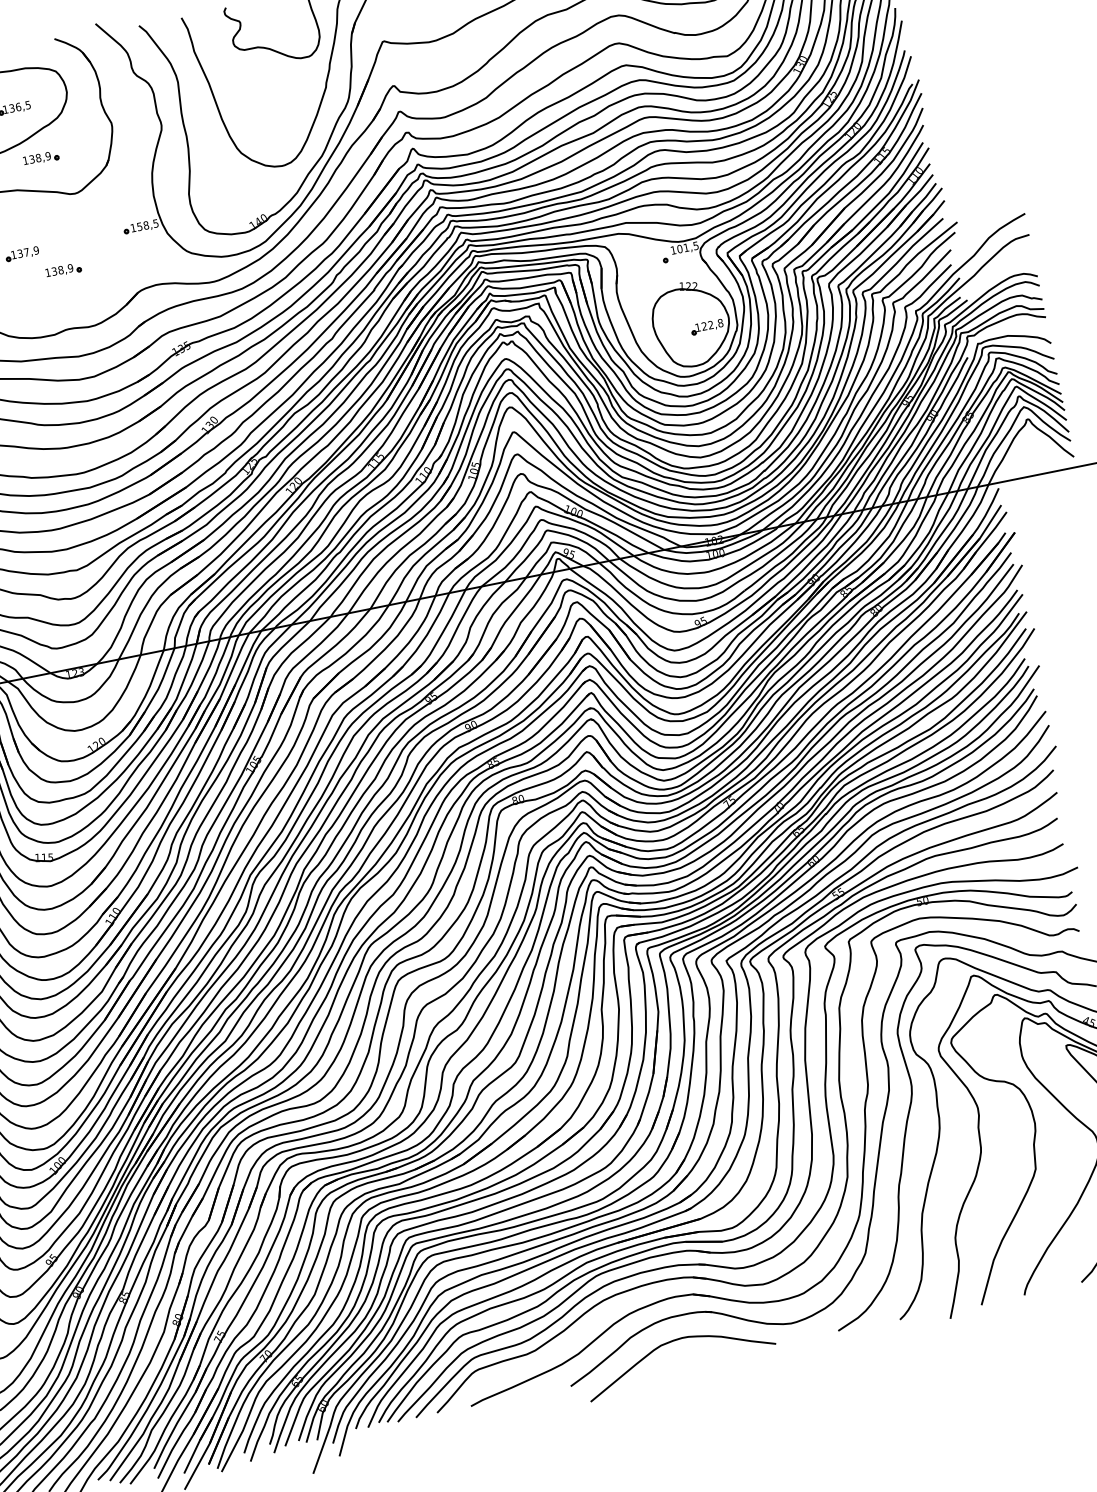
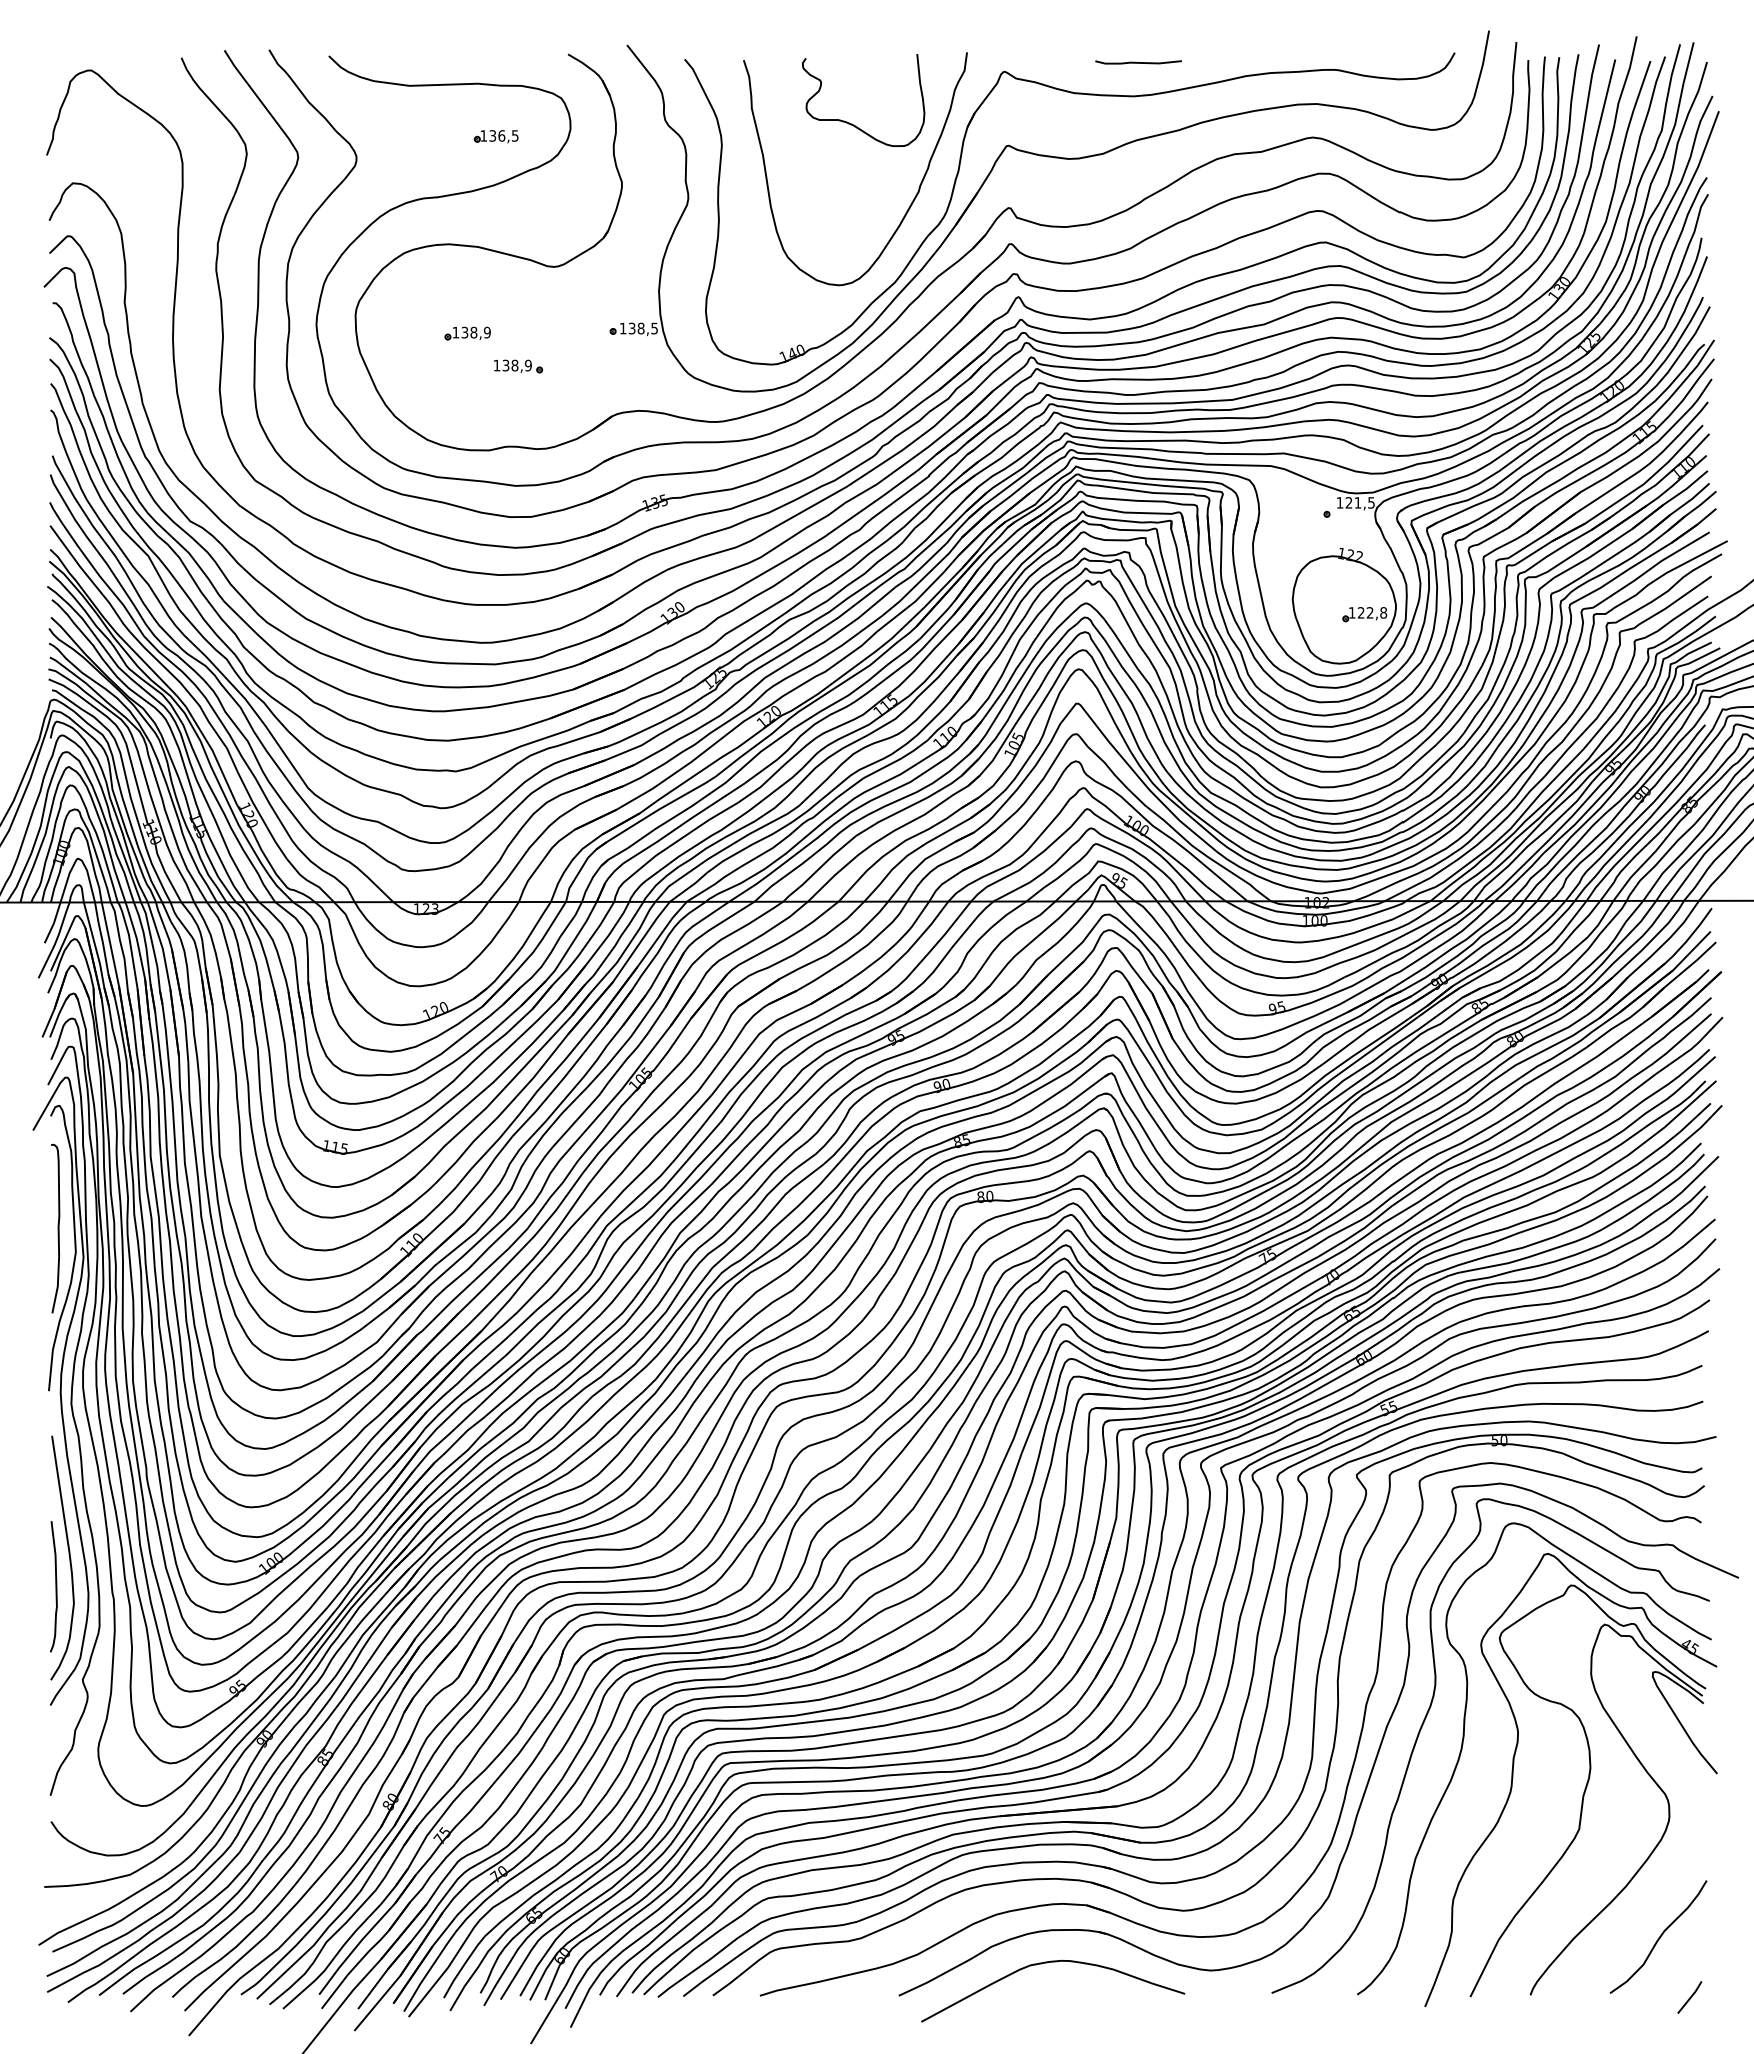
part: (41, 158) -> (518, 210), removed
text: (139, 225) -> (632, 327), 158,5 -> 138,5
text: (679, 248) -> (1348, 502), 101,5 -> 121,5
text: (26, 252) -> (473, 332), 137,9 -> 138,9

